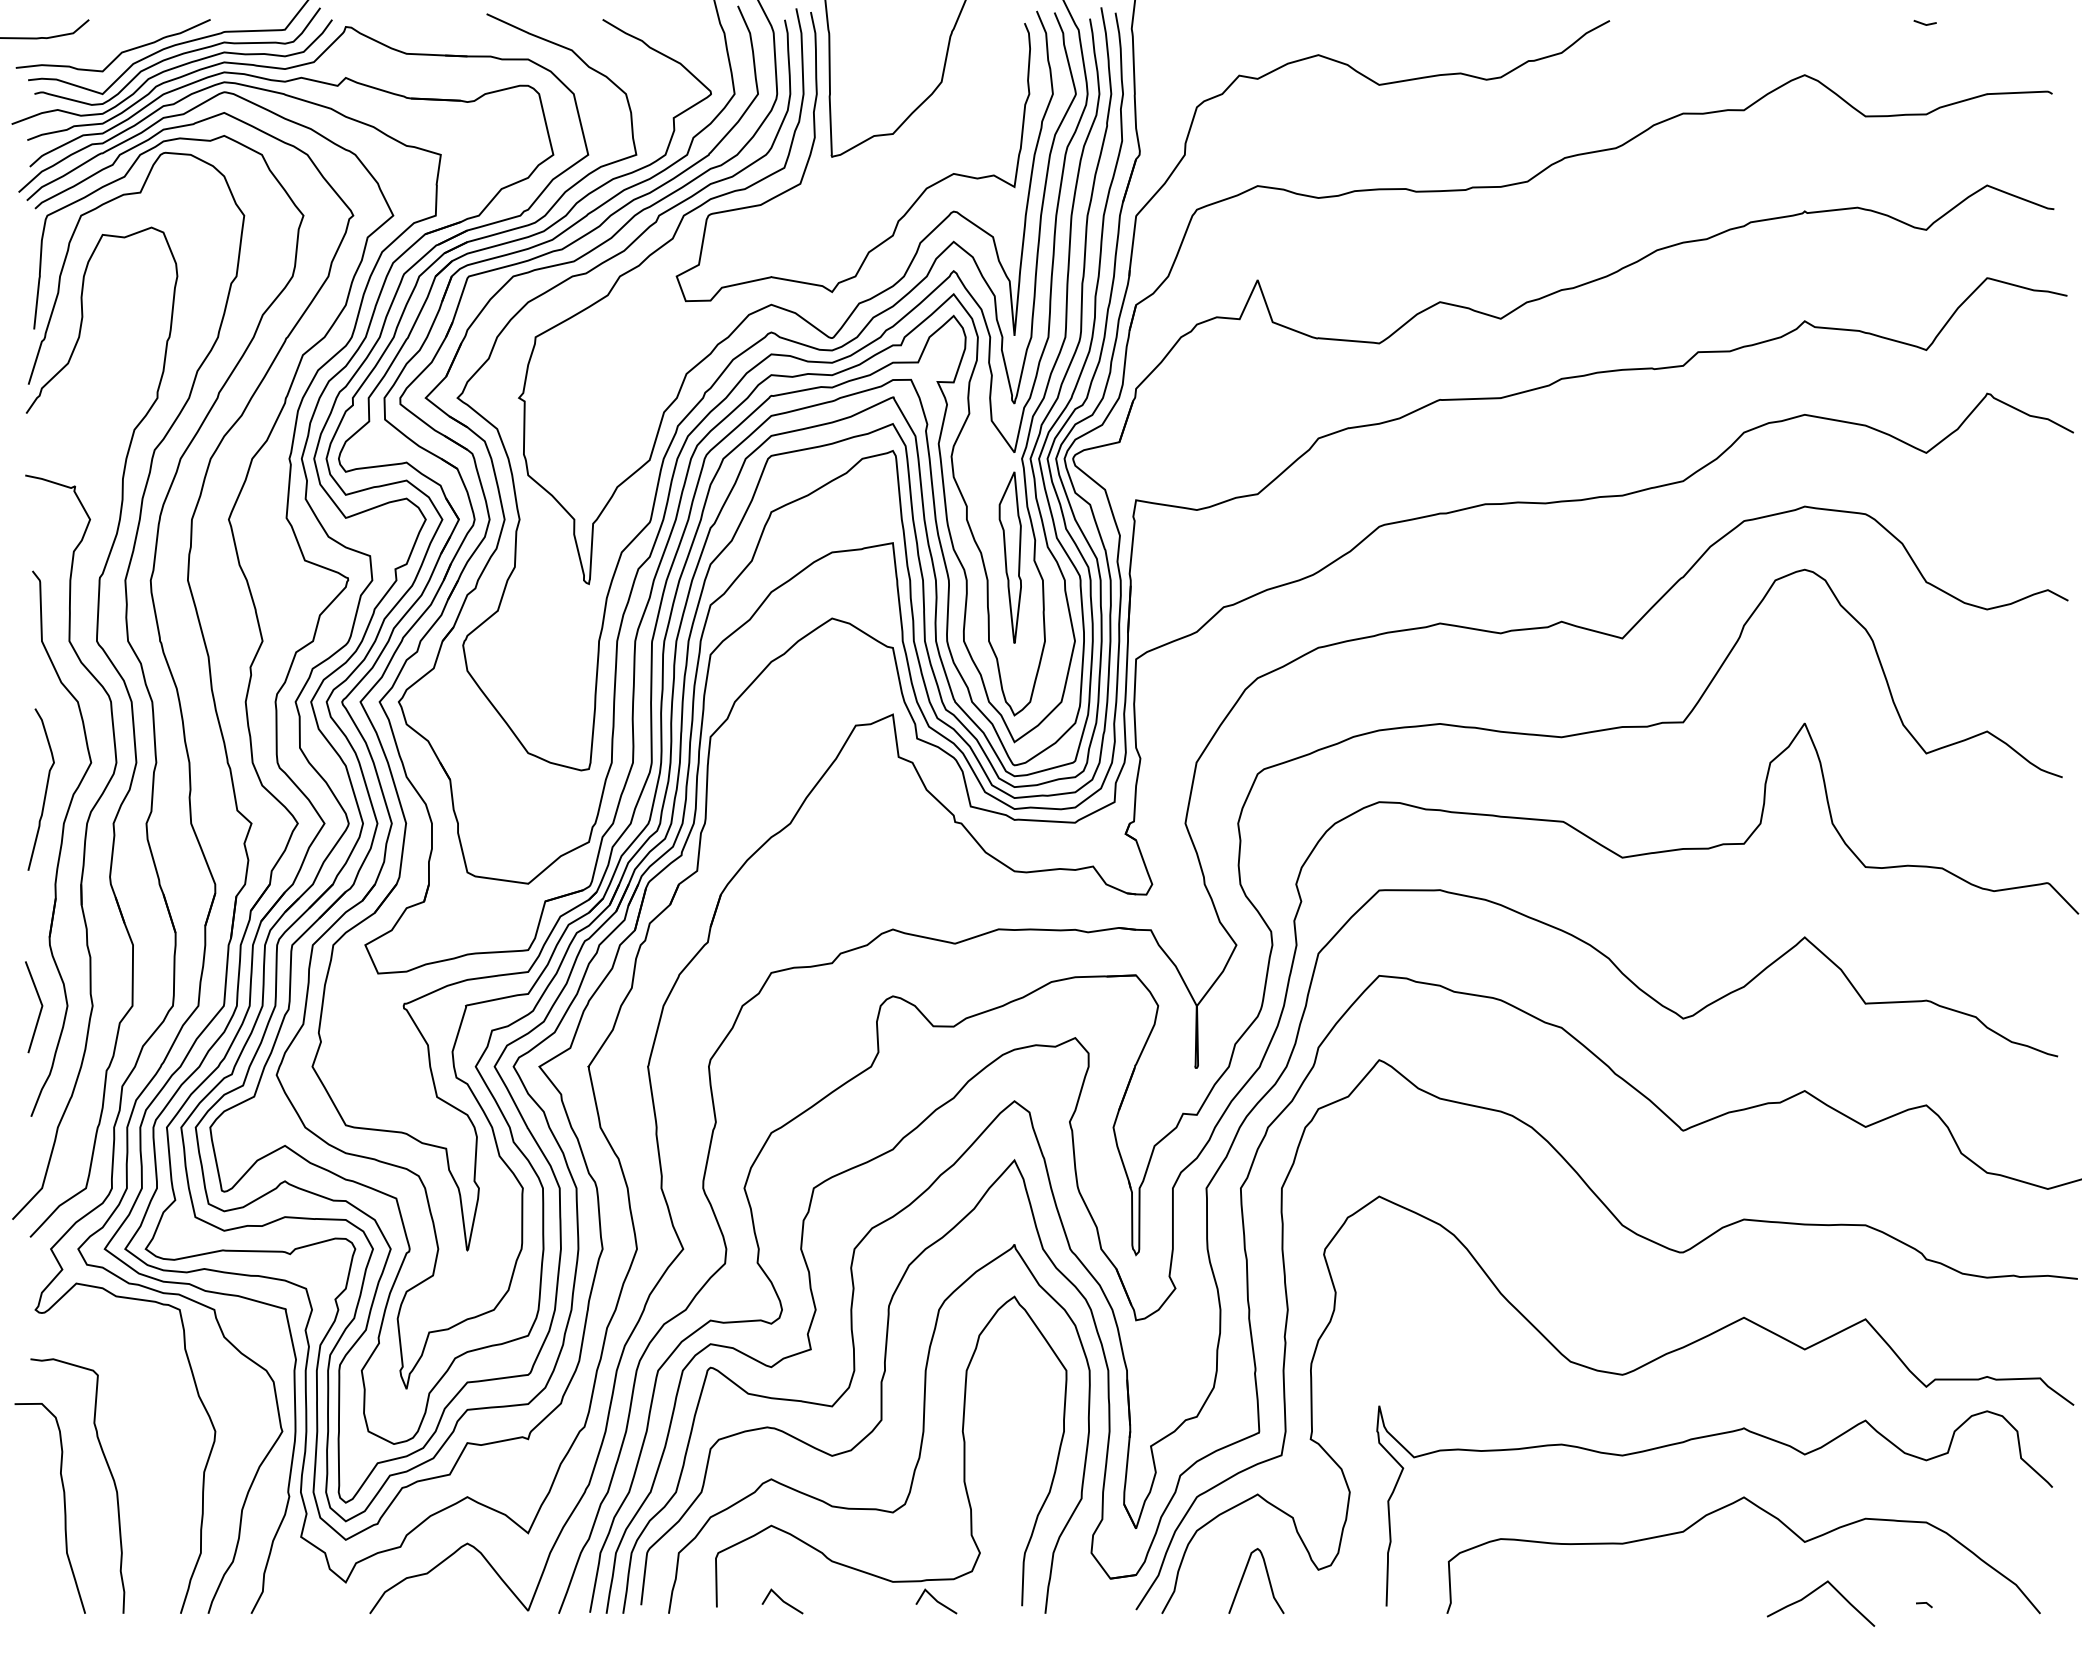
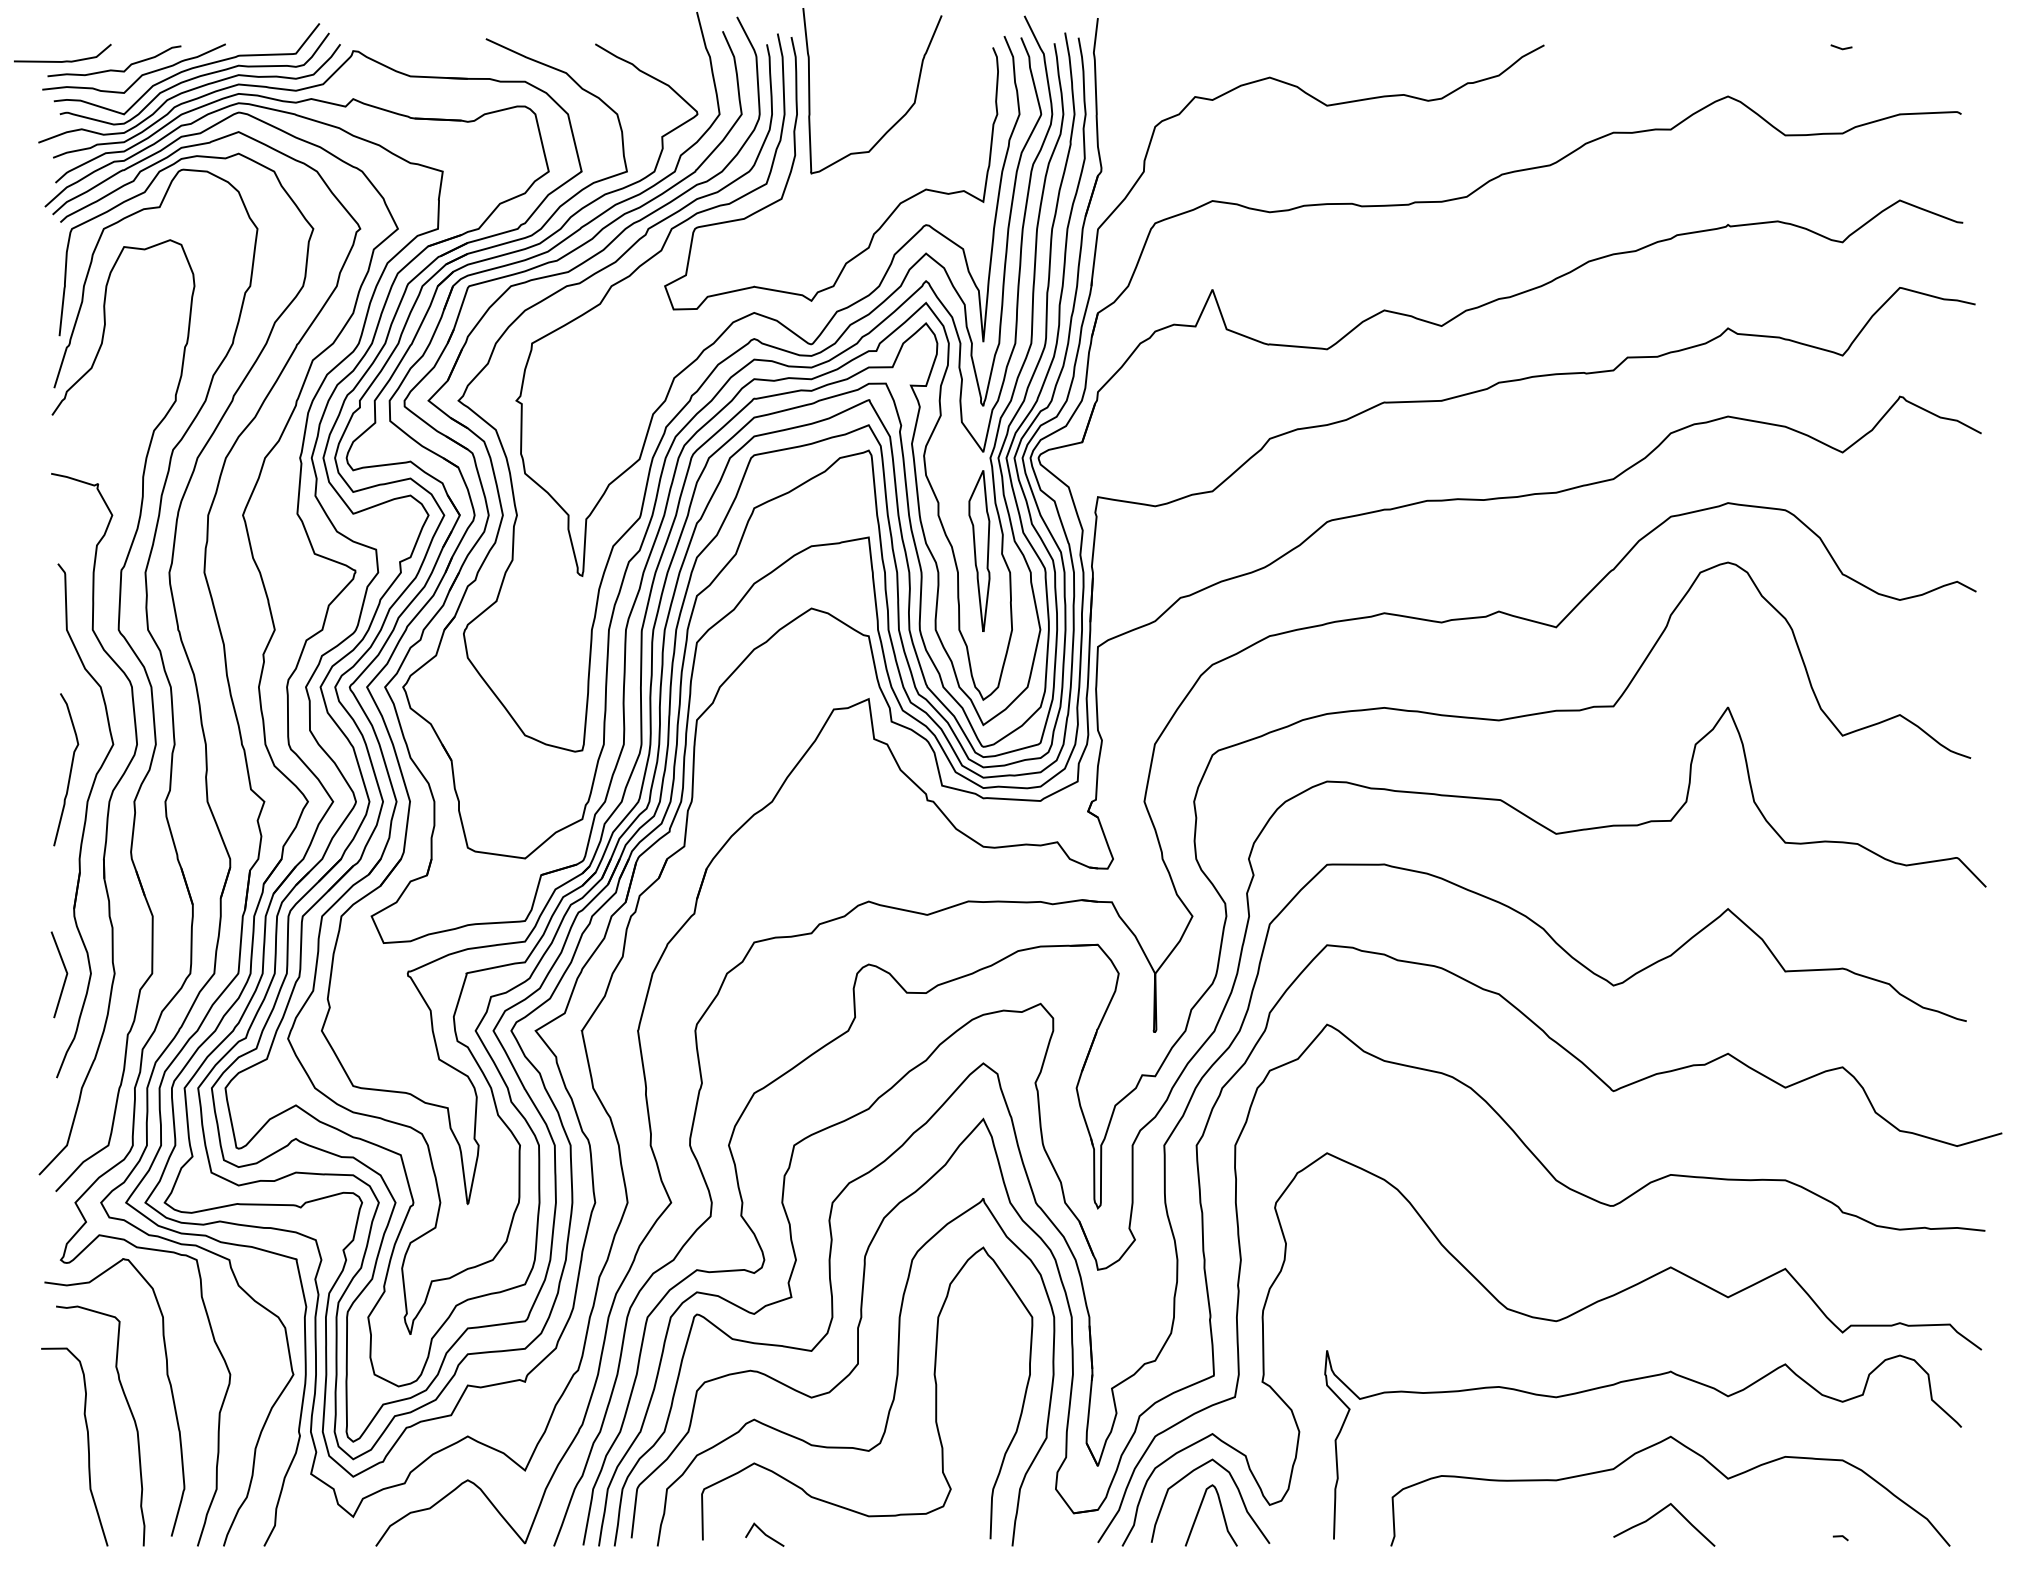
curve: (92, 46) -> (114, 69), added
curve: (148, 1435) -> (167, 1378), added
curve: (1283, 1552) -> (1236, 1488), added
curve: (1812, 1593) -> (1656, 1515), moved
line: (936, 1601) -> (909, 1534), removed

